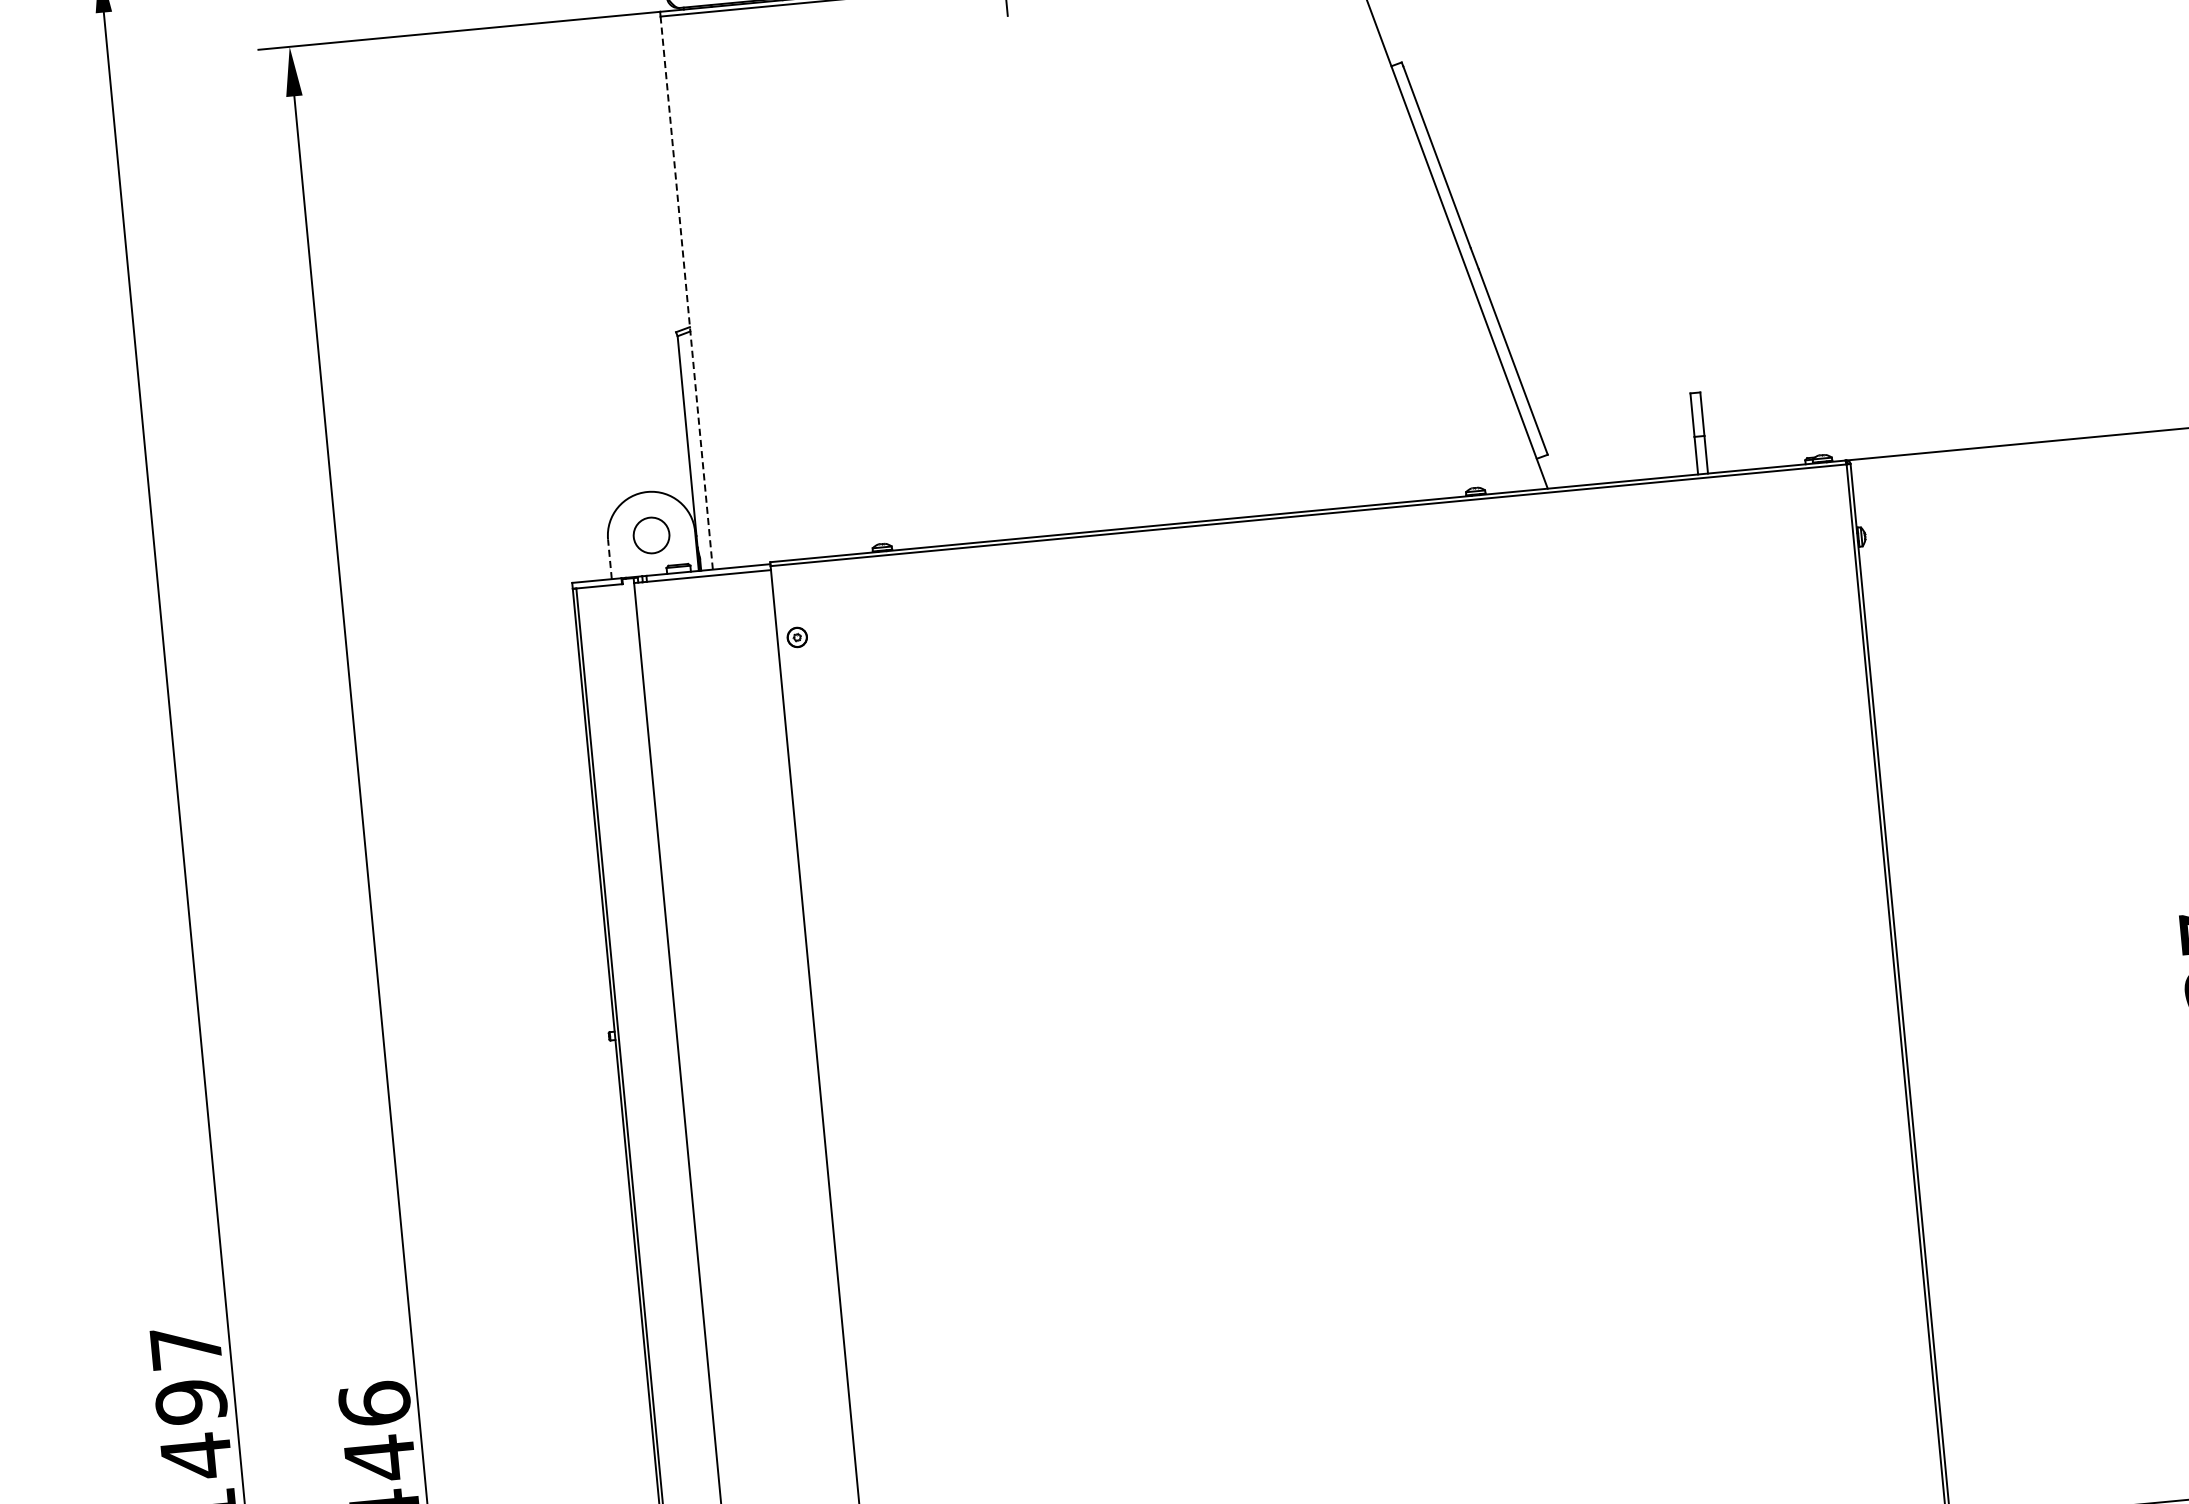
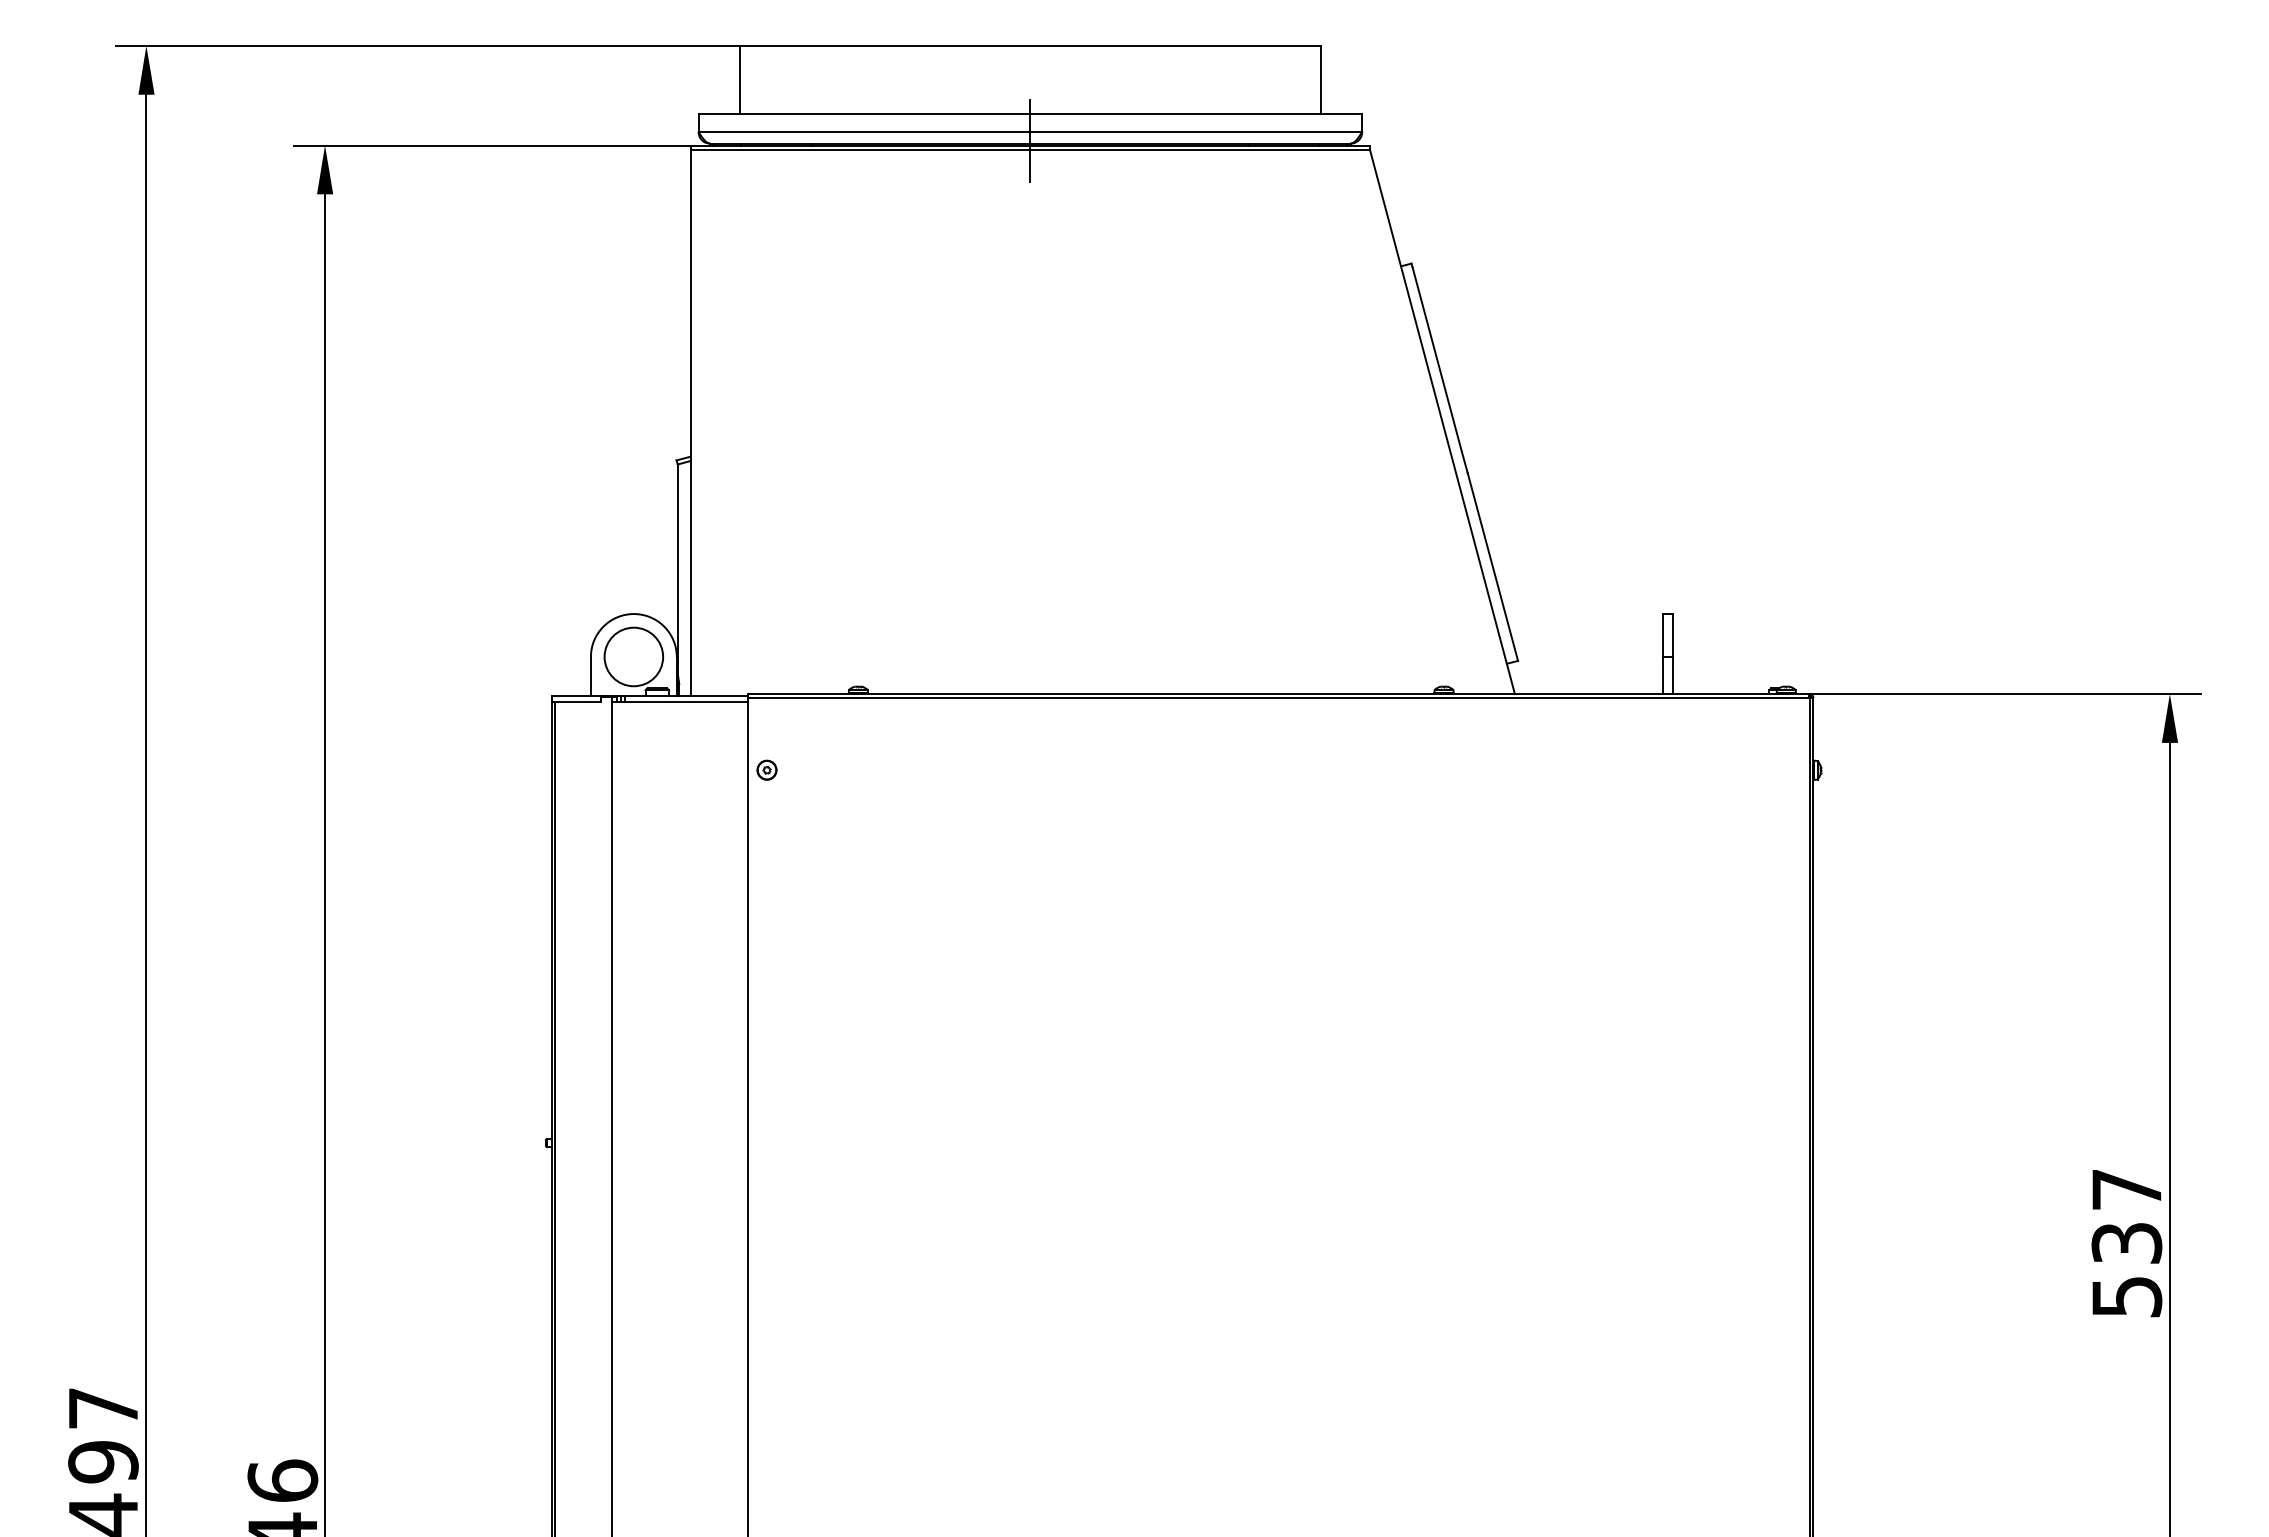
line: (686, 293) -> (690, 423), dashed -> solid
circle: (651, 535) -> (633, 656), size x1.67
line: (609, 559) -> (590, 676), dashed -> solid

